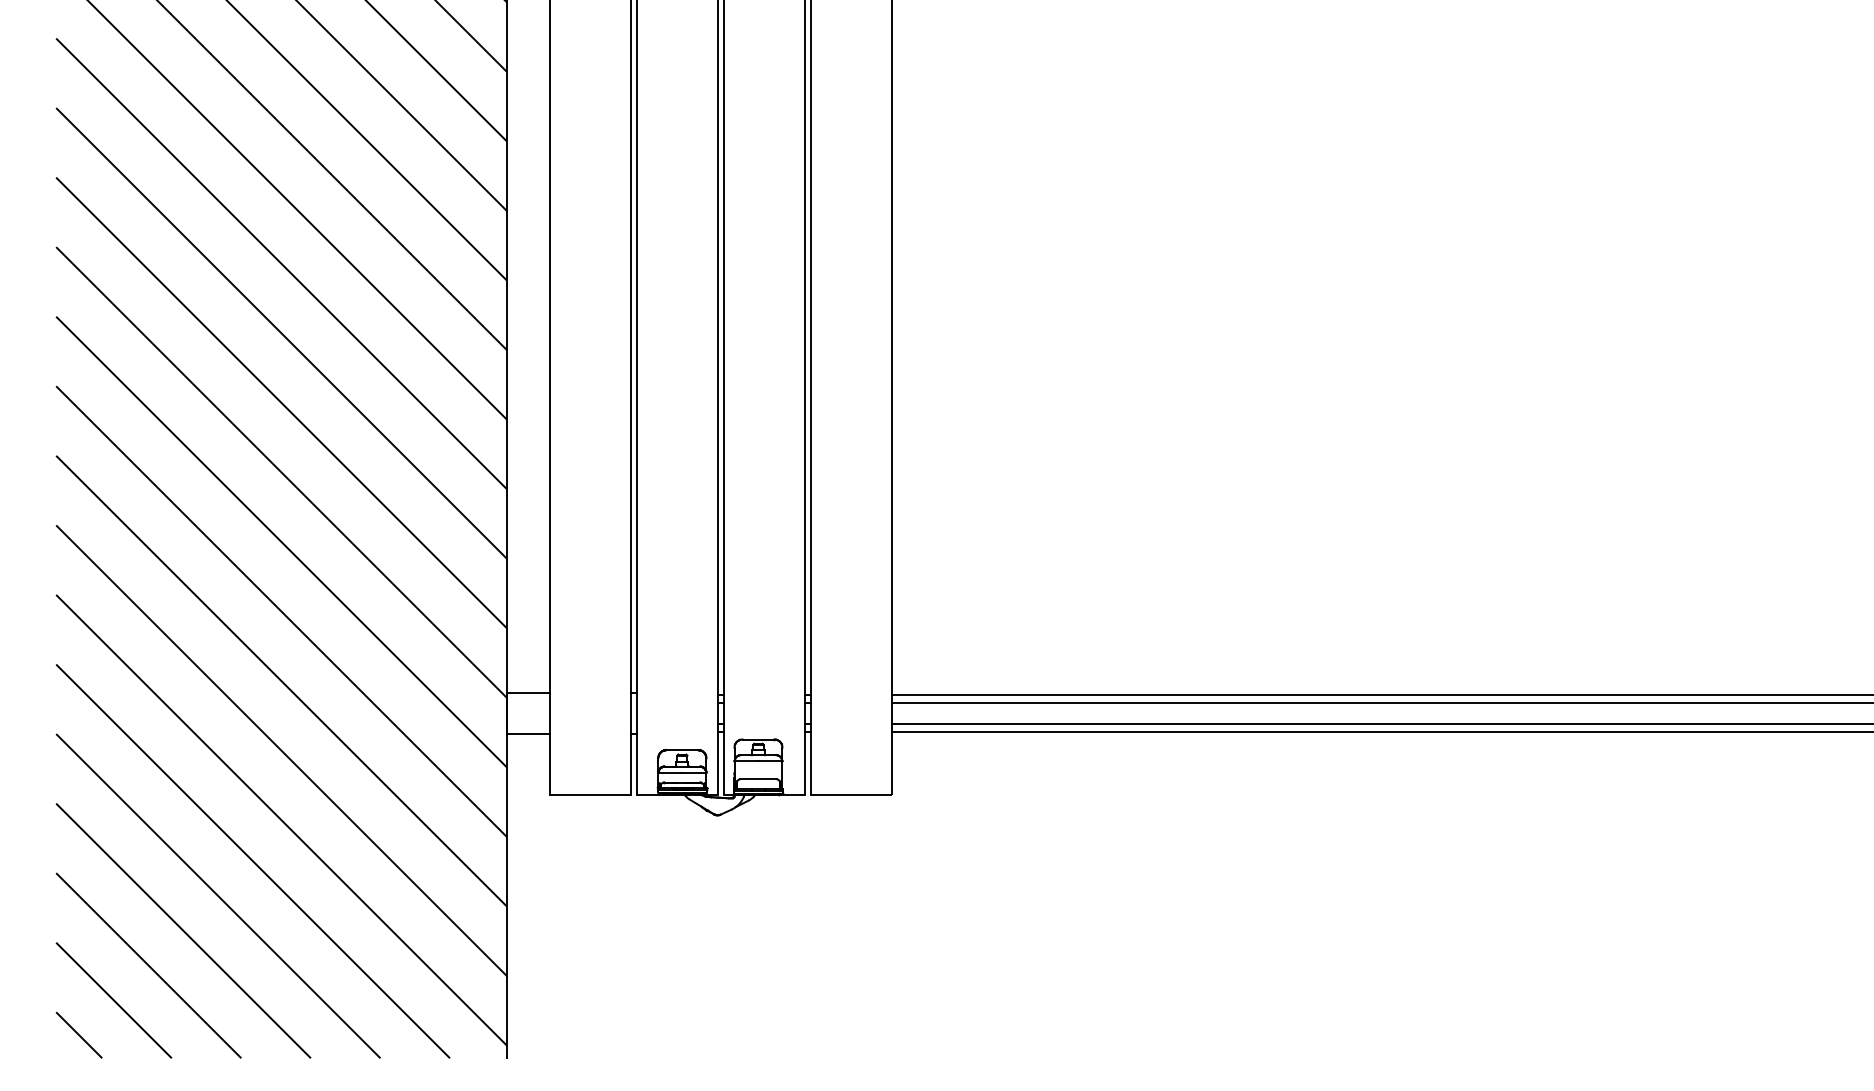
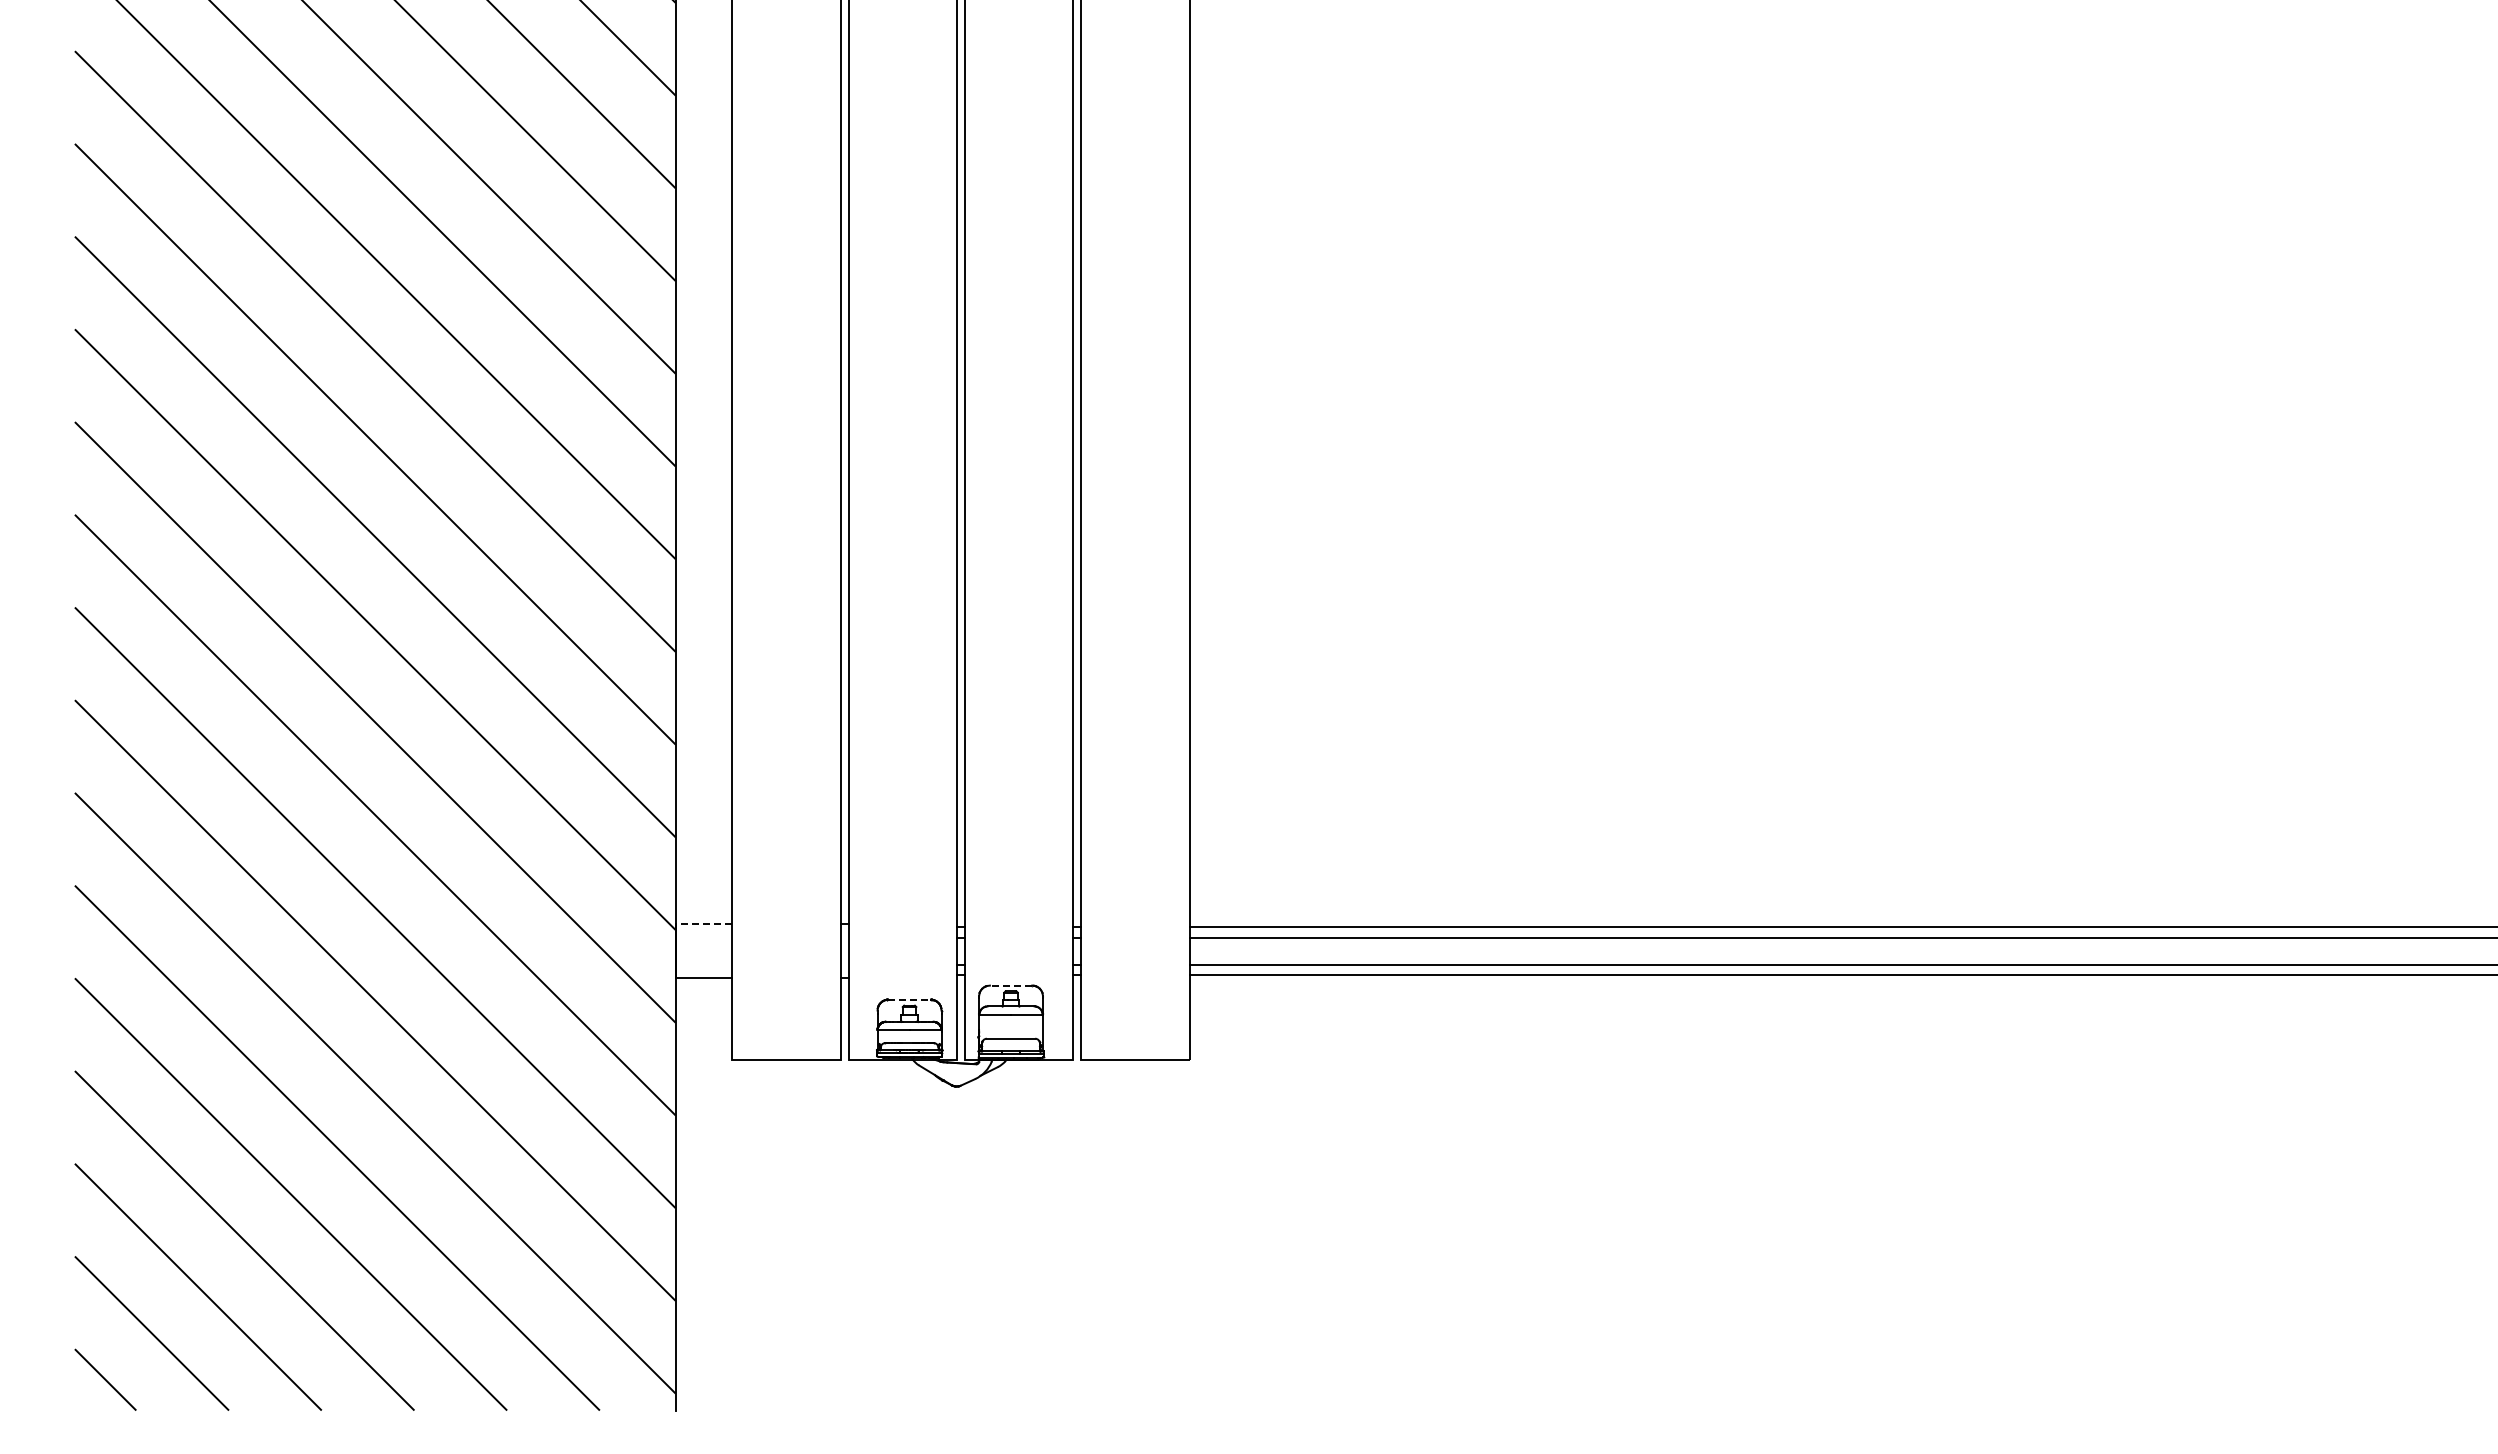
line: (527, 692) -> (703, 923), solid -> dashed
line: (758, 739) -> (1010, 985), solid -> dashed
line: (683, 749) -> (910, 999), solid -> dashed

